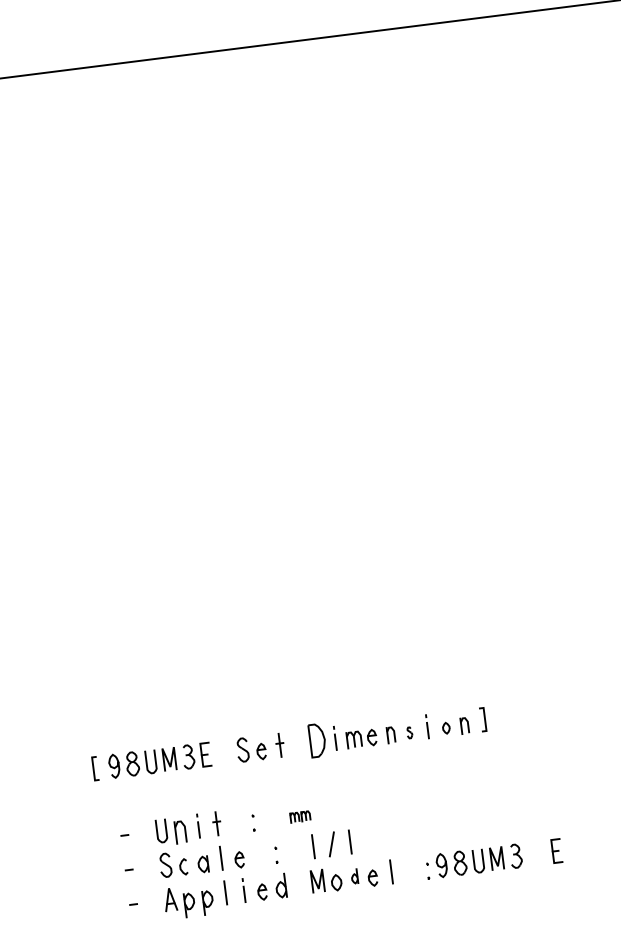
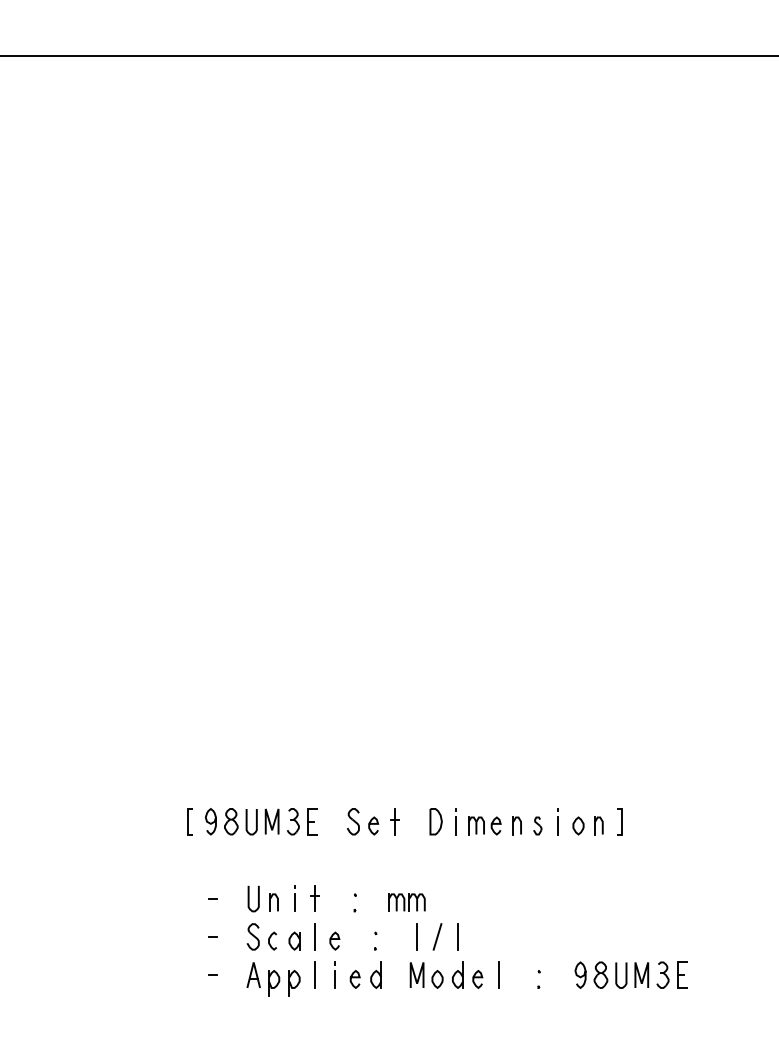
part: (446, 727) -> (578, 825), size x1.43
part: (409, 732) -> (537, 825), size x1.43
part: (316, 740) -> (435, 821), size x0.71
part: (299, 816) -> (406, 902), size x1.67
part: (179, 832) -> (273, 902), size x0.71
part: (478, 860) -> (621, 974), moved
part: (354, 876) -> (457, 974), size x1.67

